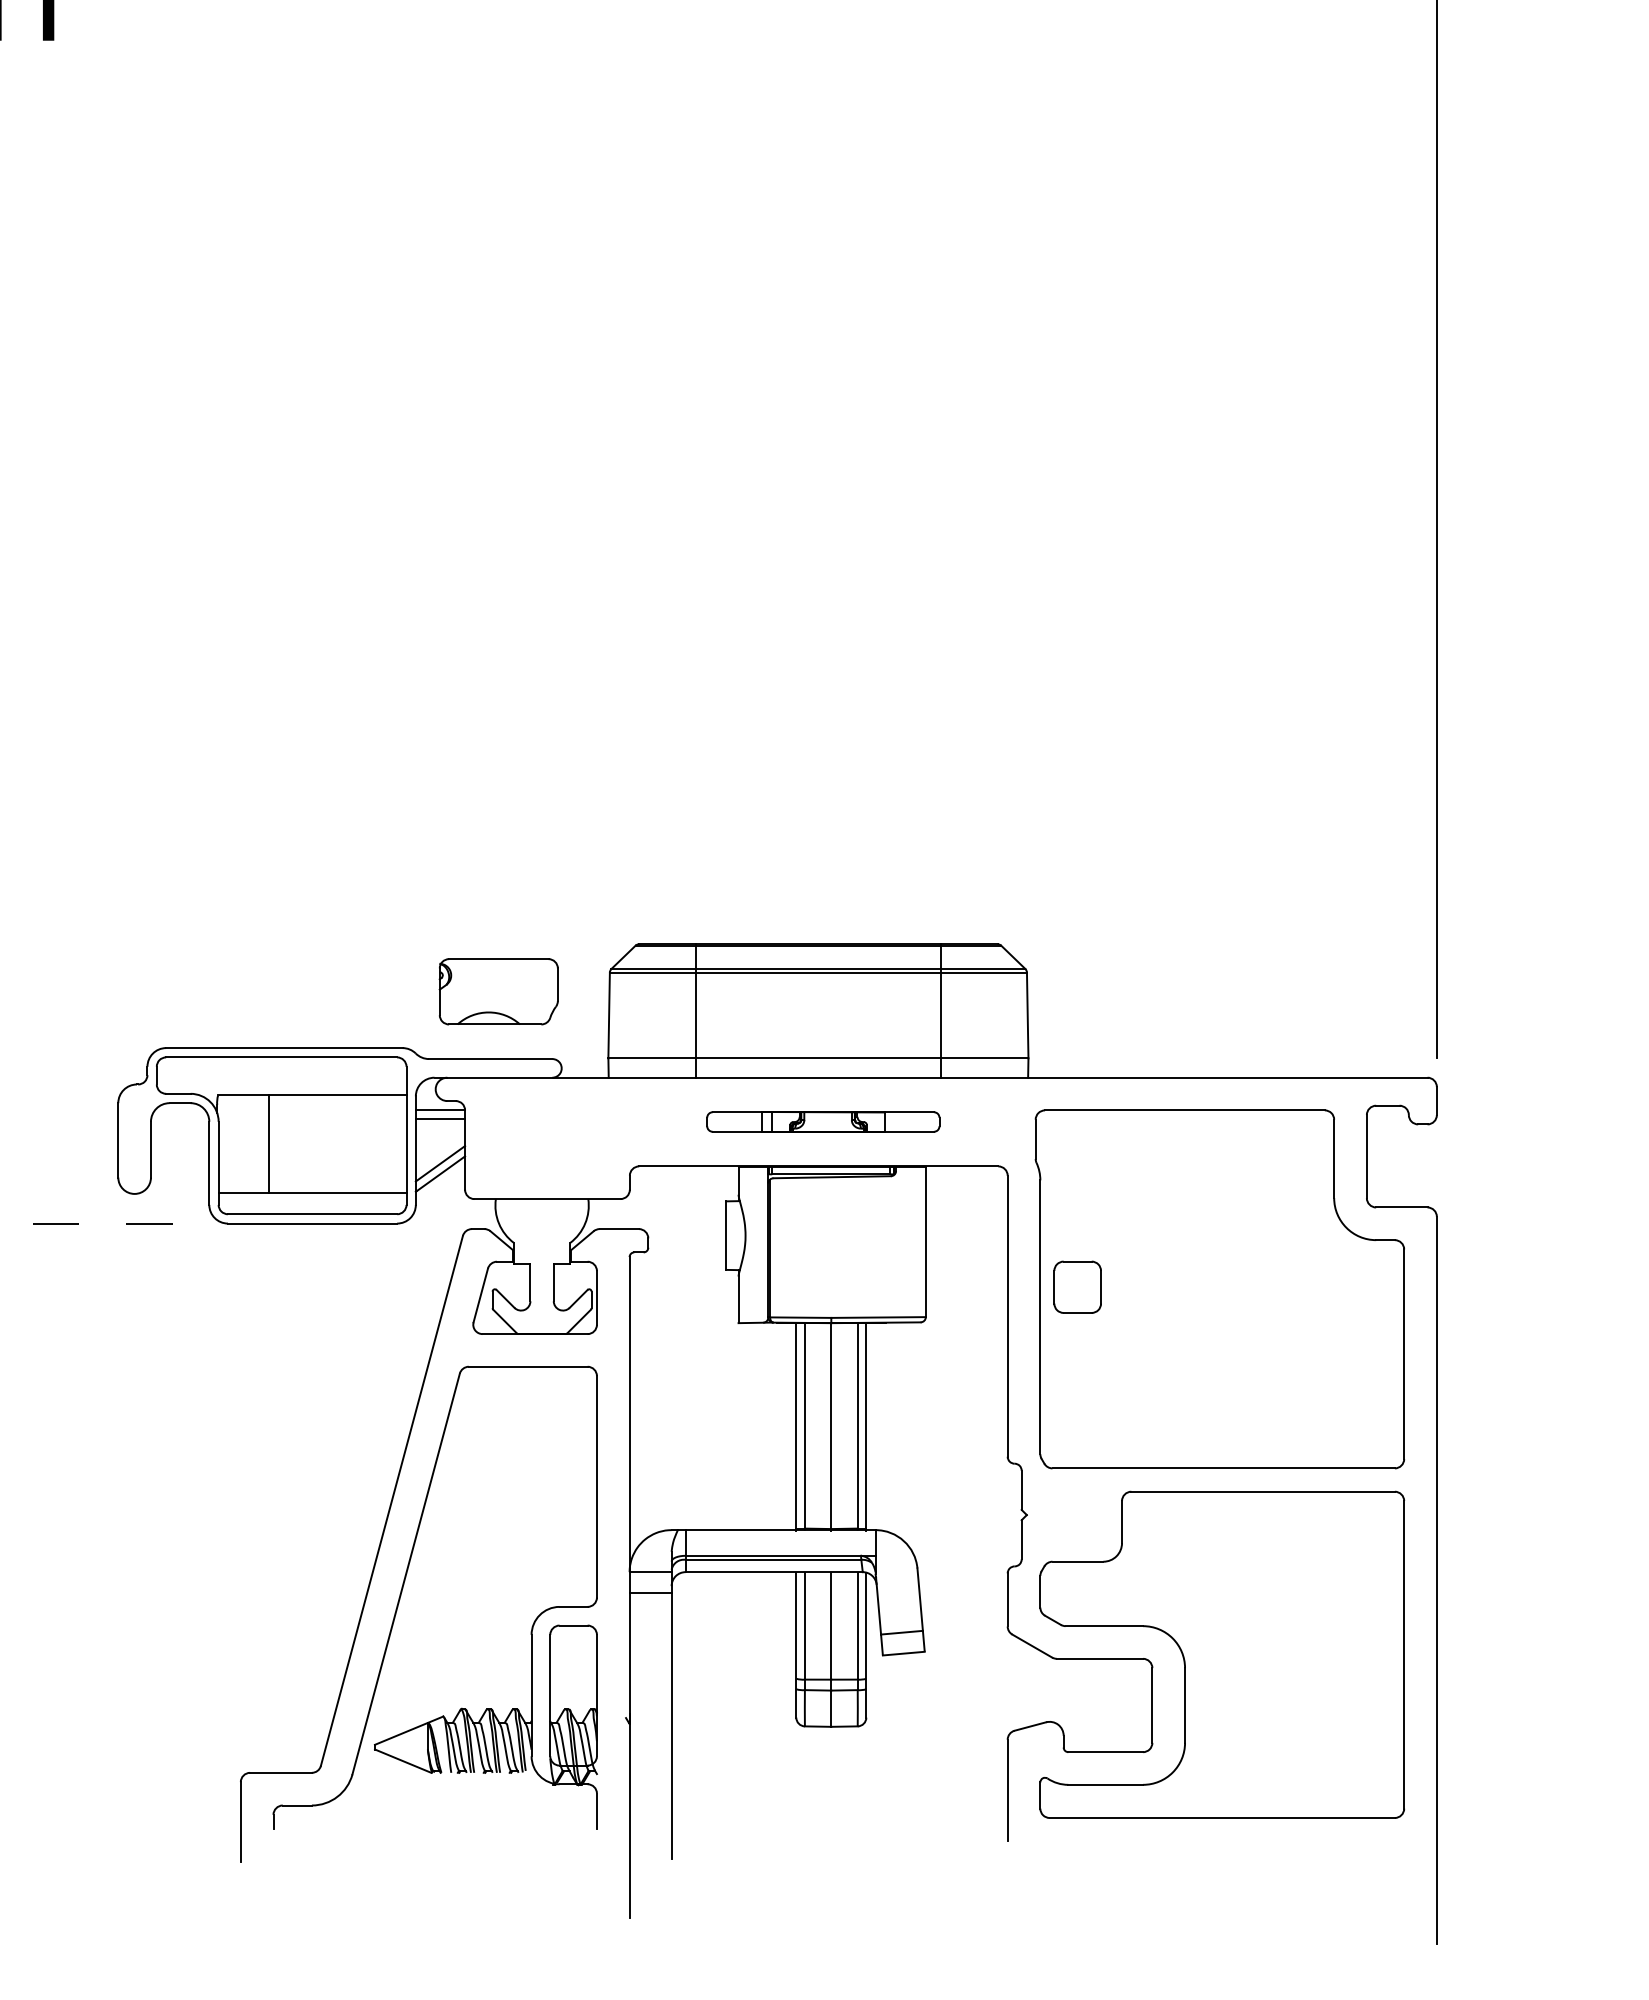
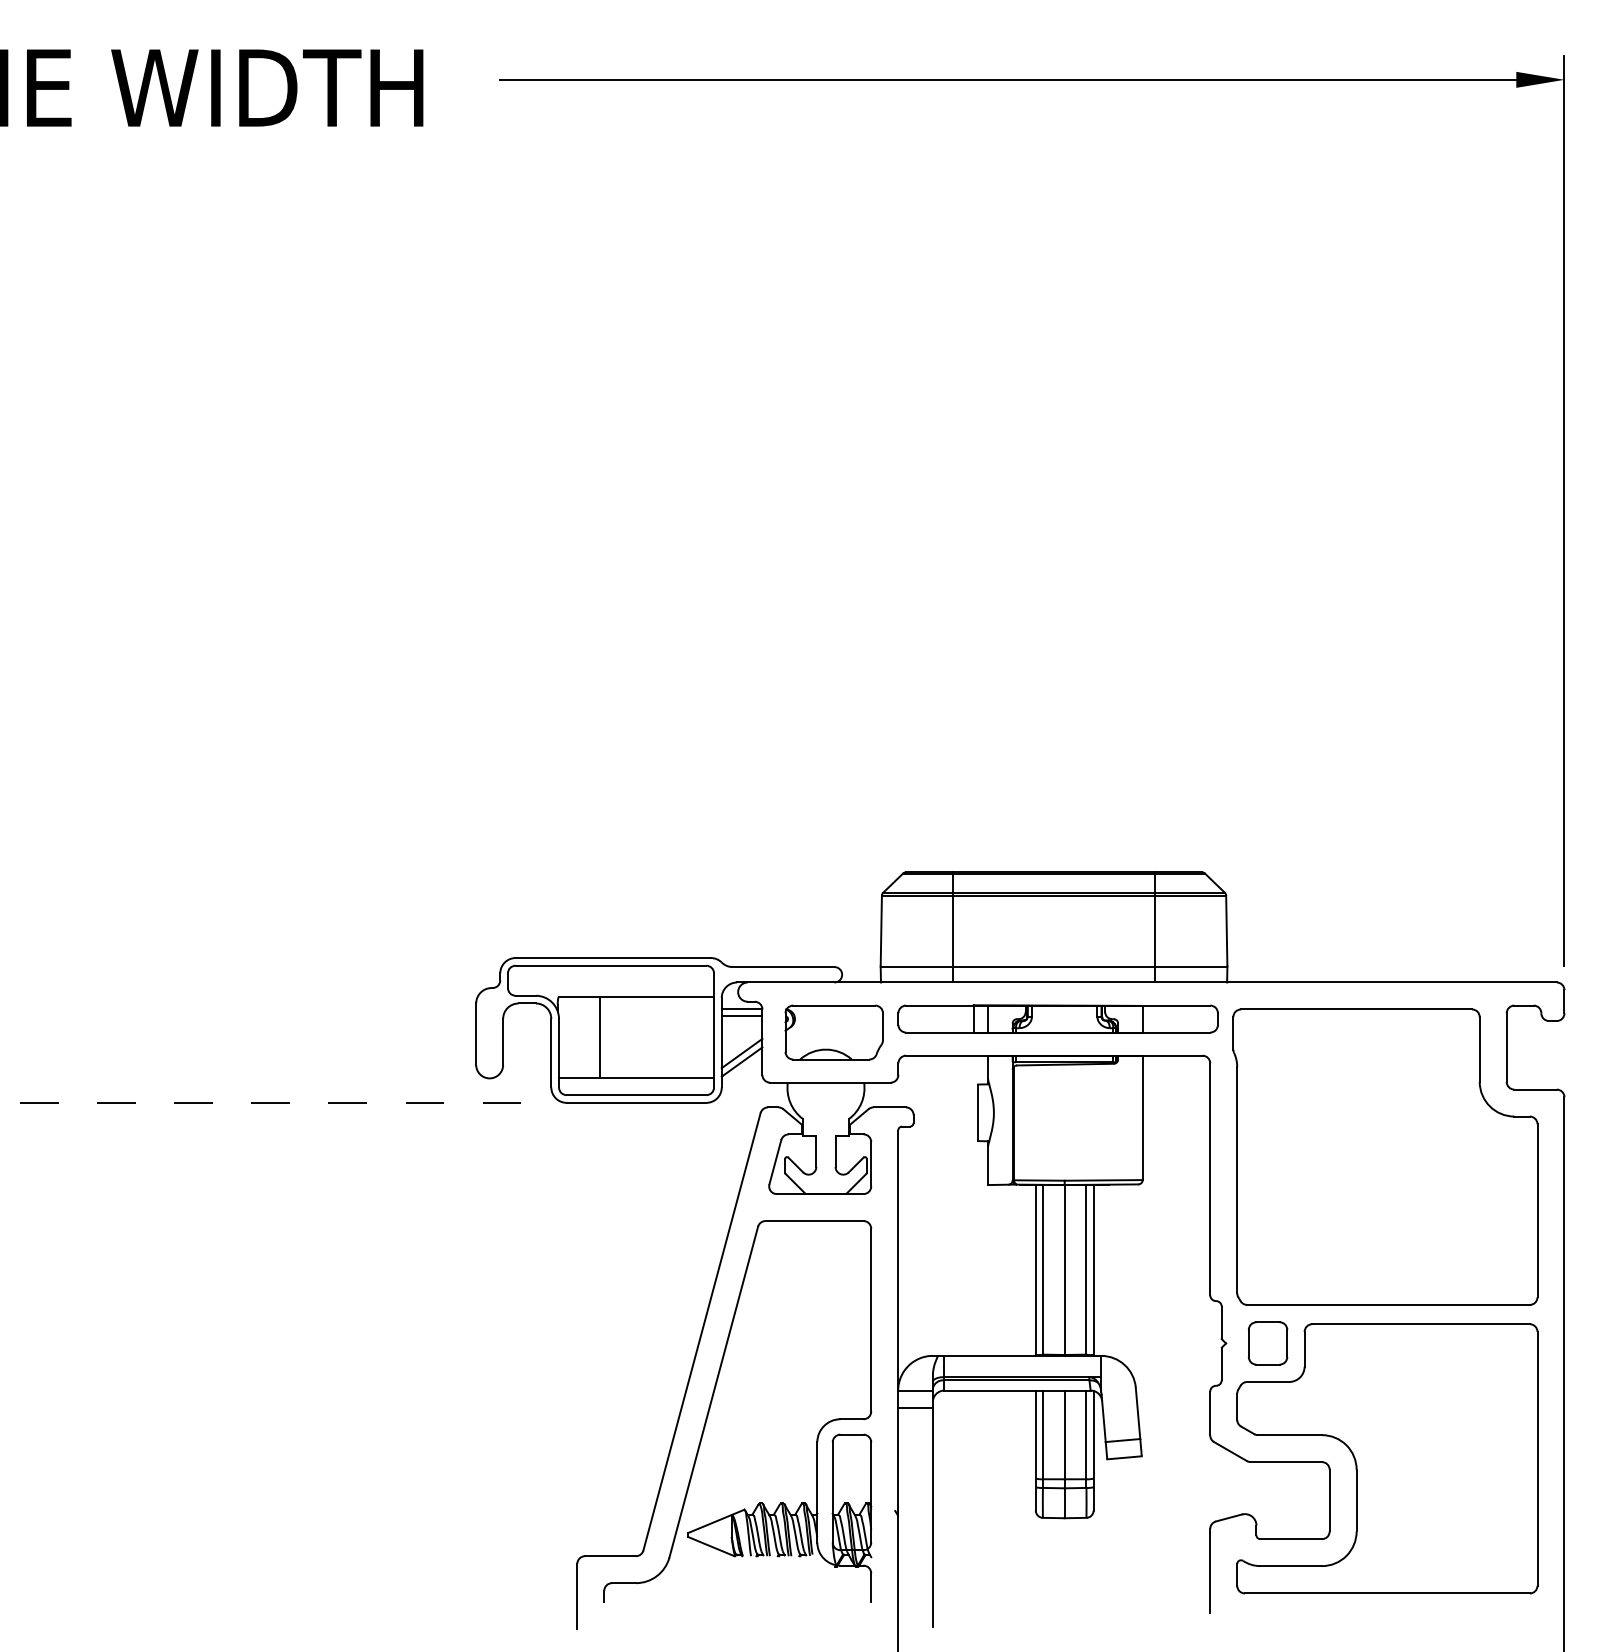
part: (497, 991) -> (833, 1032), moved
part: (822, 1121) -> (1057, 1018), size x1.67
part: (1077, 1287) -> (1267, 1343), moved

